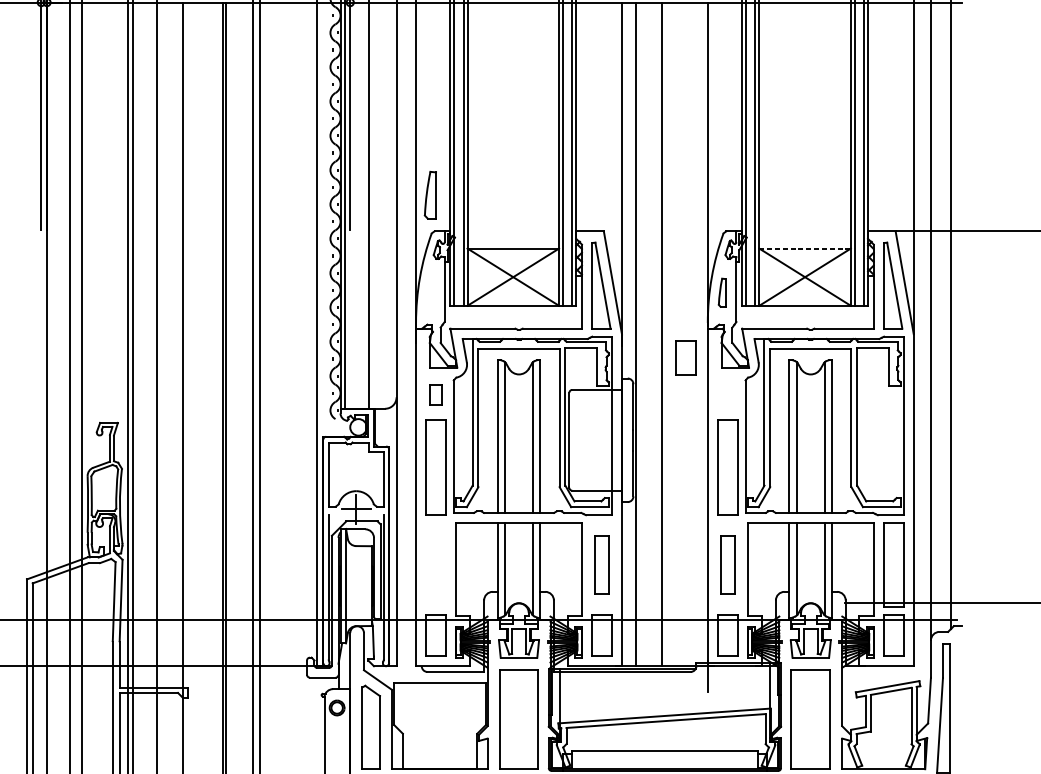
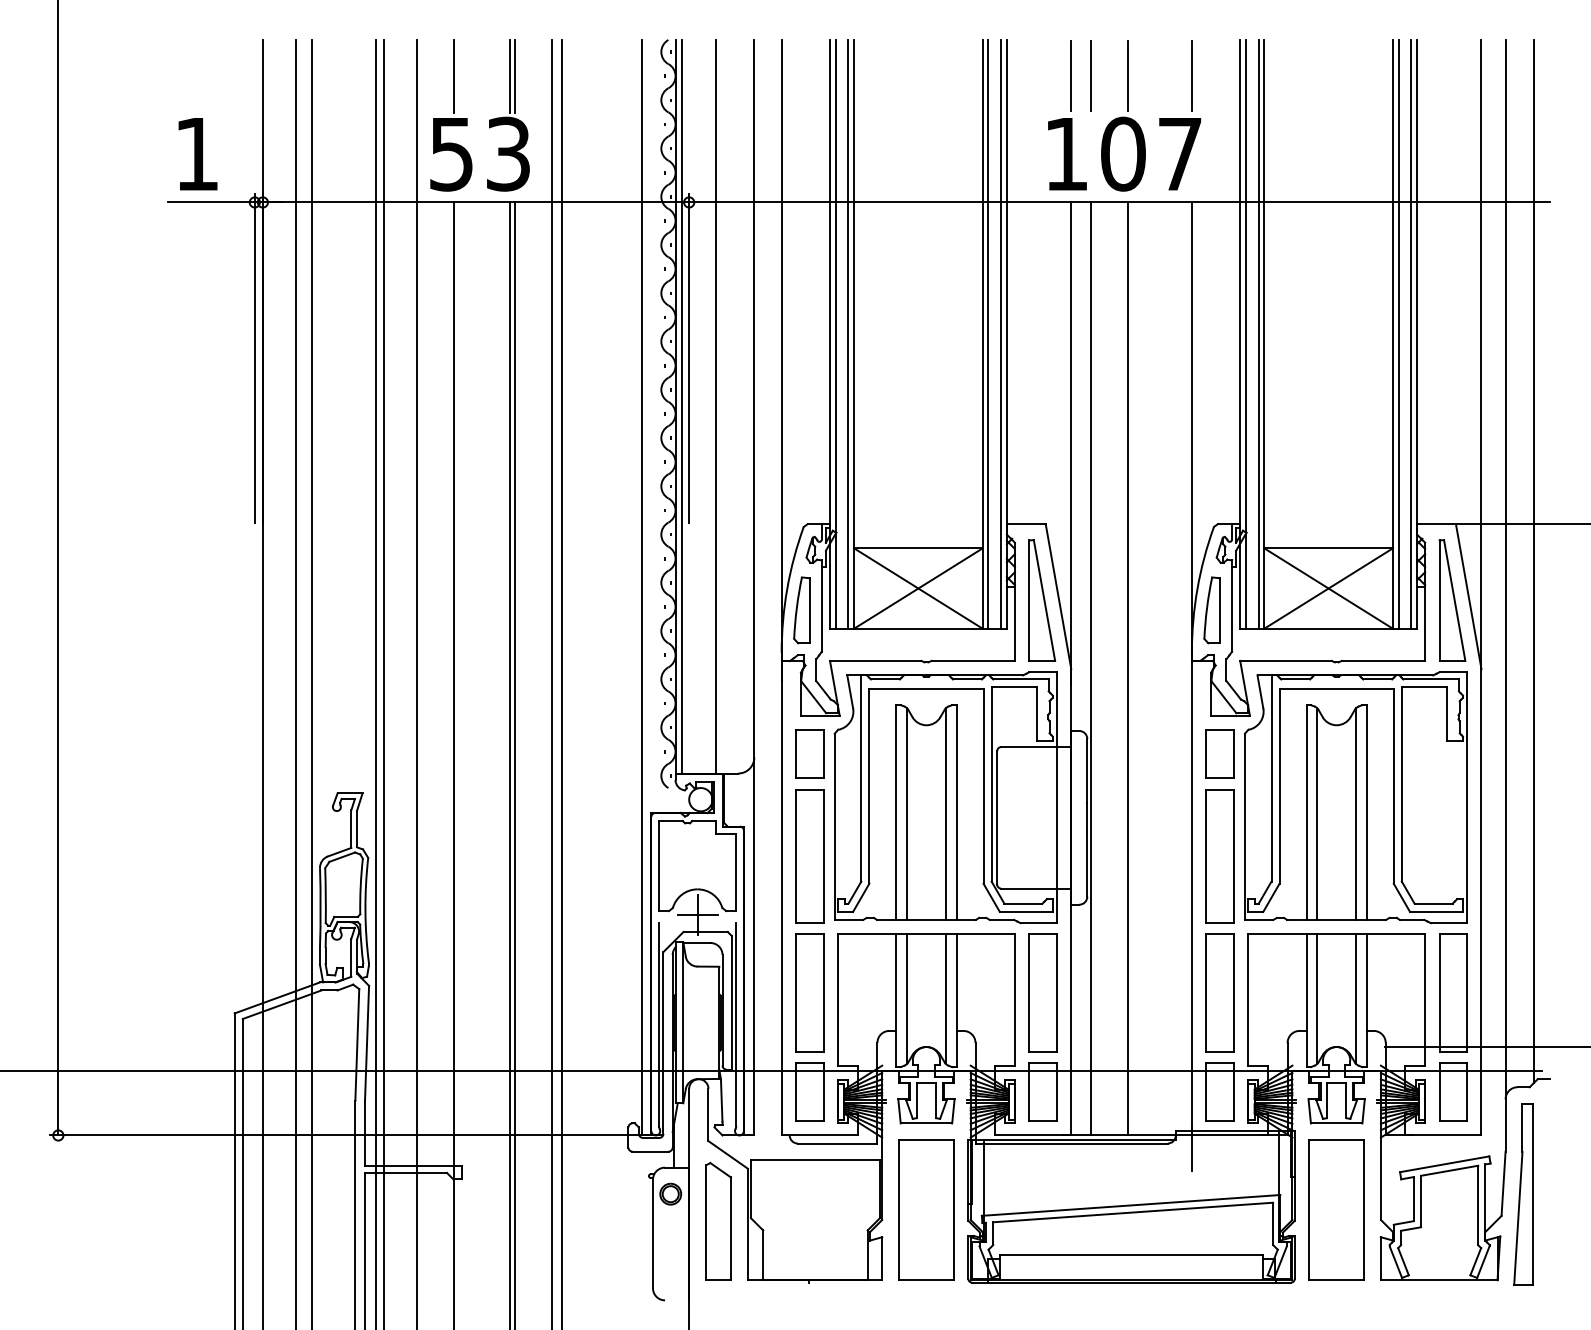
part: (430, 195) -> (801, 610), moved
line: (805, 248) -> (1329, 548), dashed -> solid
part: (721, 292) -> (1211, 610), size x1.67
part: (685, 357) -> (1219, 753), moved
part: (435, 394) -> (809, 753), size x1.67
part: (435, 564) -> (809, 992), added
part: (601, 564) -> (1042, 992), size x1.43
part: (727, 564) -> (1219, 992), size x1.43

